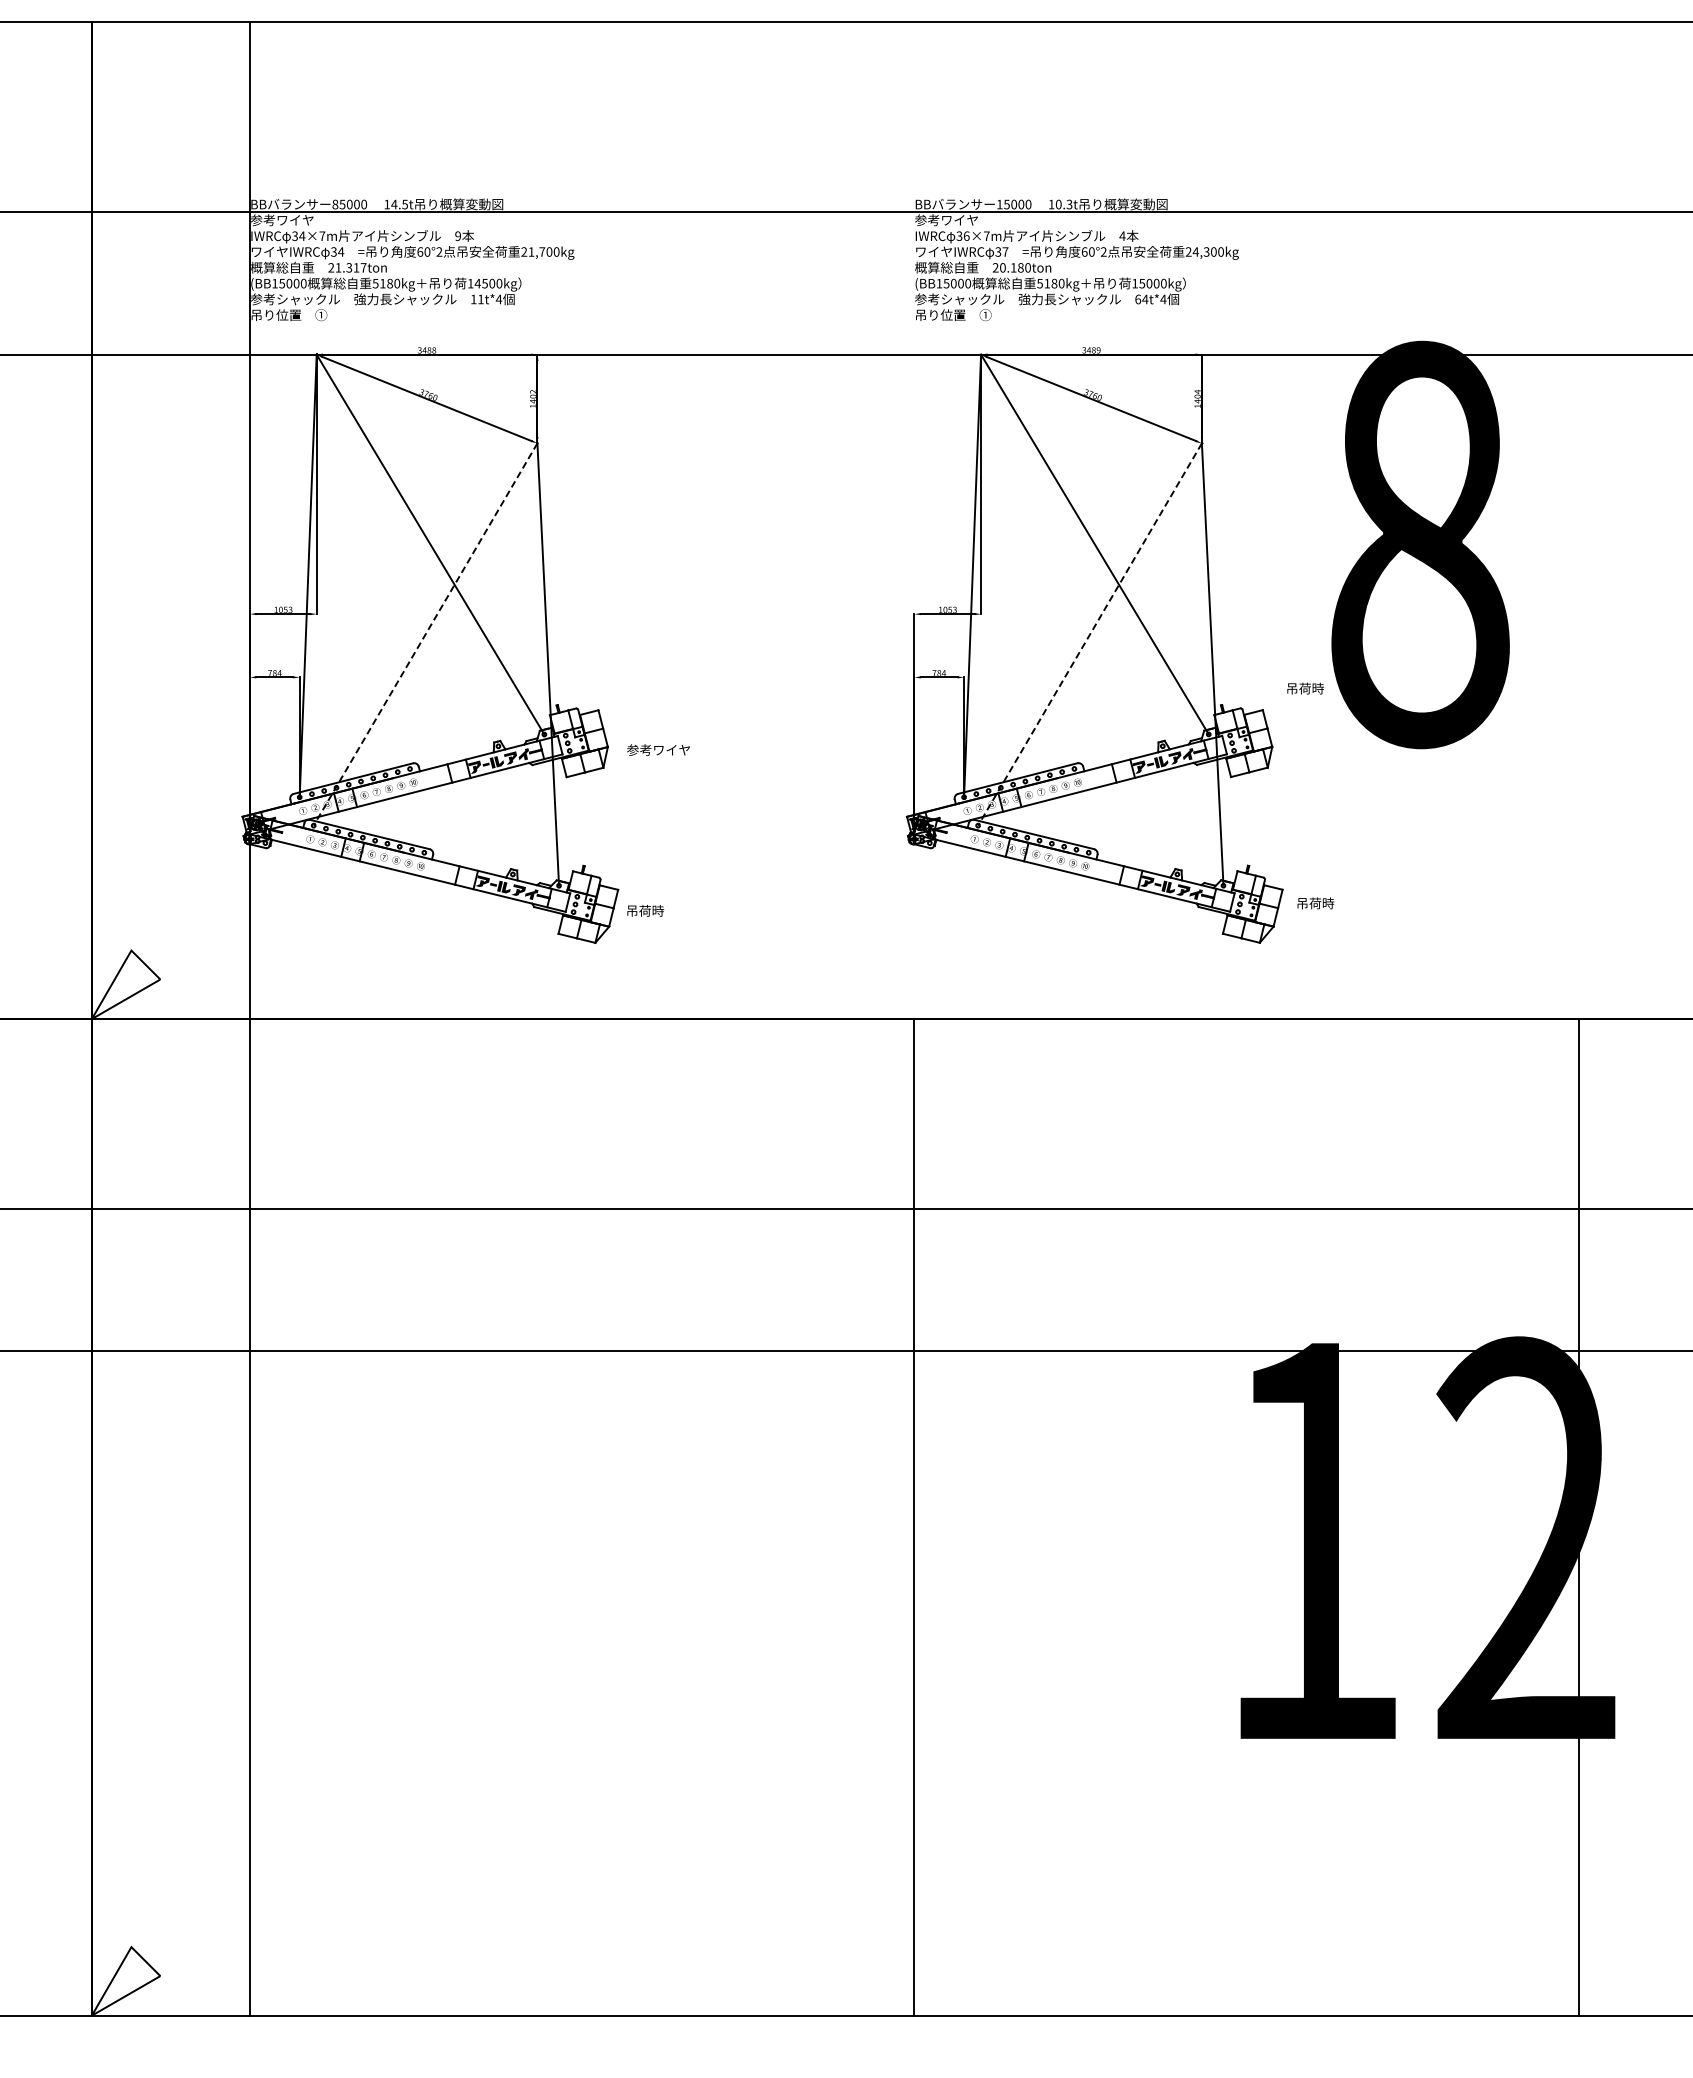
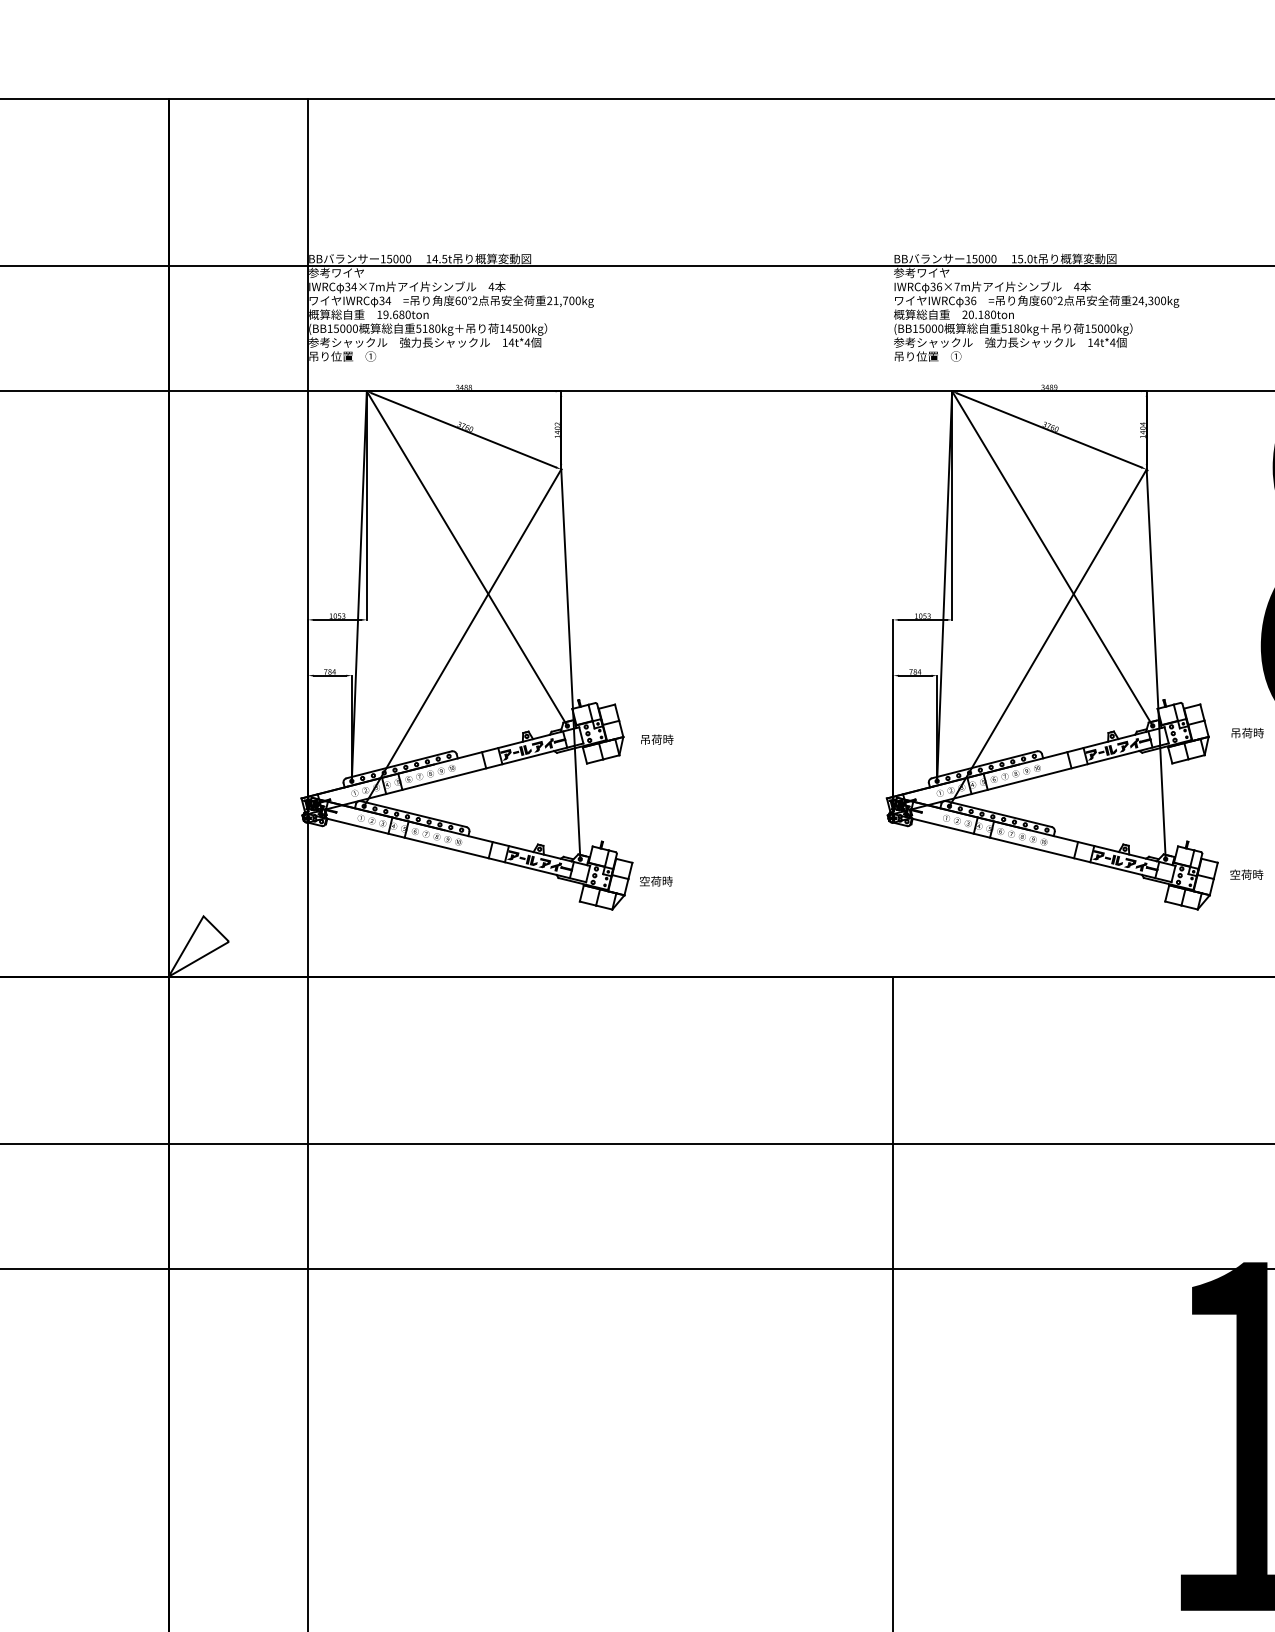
text: (335, 204) -> (383, 259), 85000 -> 15000
text: (1063, 204) -> (1024, 259), 10.3t -> 15.0t
text: (458, 236) -> (491, 287), 9 -> 4
text: (1005, 251) -> (973, 300), 37 -> 36
text: (347, 267) -> (393, 314), 21.317ton -> 19.680ton
text: (480, 299) -> (511, 342), 11t*4 -> 14t*4
text: (1138, 299) -> (1090, 342), 64t*4 -> 14t*4
line: (425, 634) -> (462, 637), dashed -> solid
line: (1089, 634) -> (1047, 637), dashed -> solid
text: (1305, 688) -> (1247, 733), moved
text: (658, 749) -> (667, 739), 参考ワイヤ -> 吊荷時
text: (1302, 903) -> (1235, 874), 吊荷時 -> 空荷時
text: (631, 910) -> (644, 881), 吊荷時 -> 空荷時

